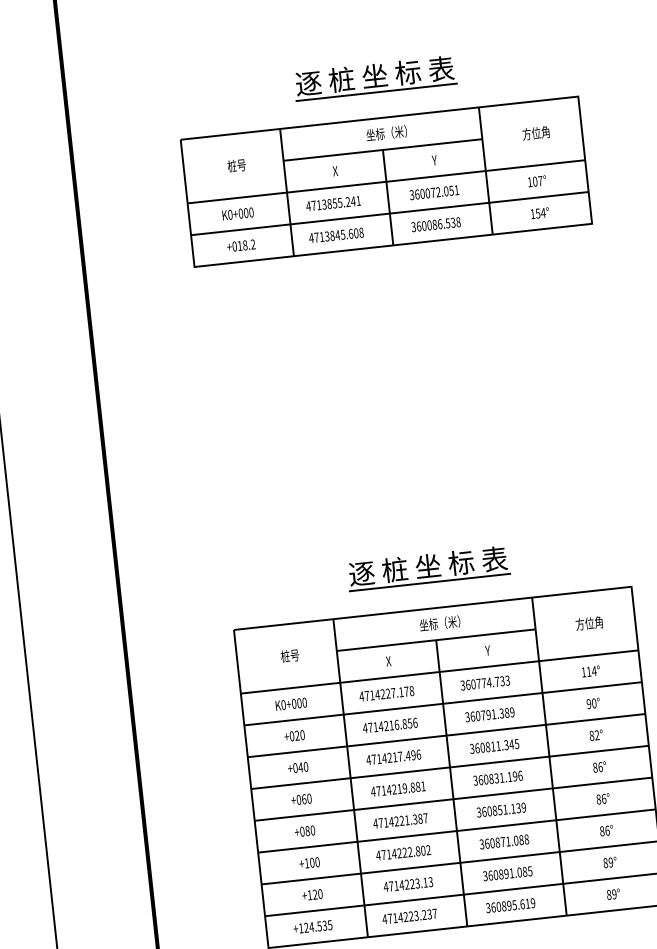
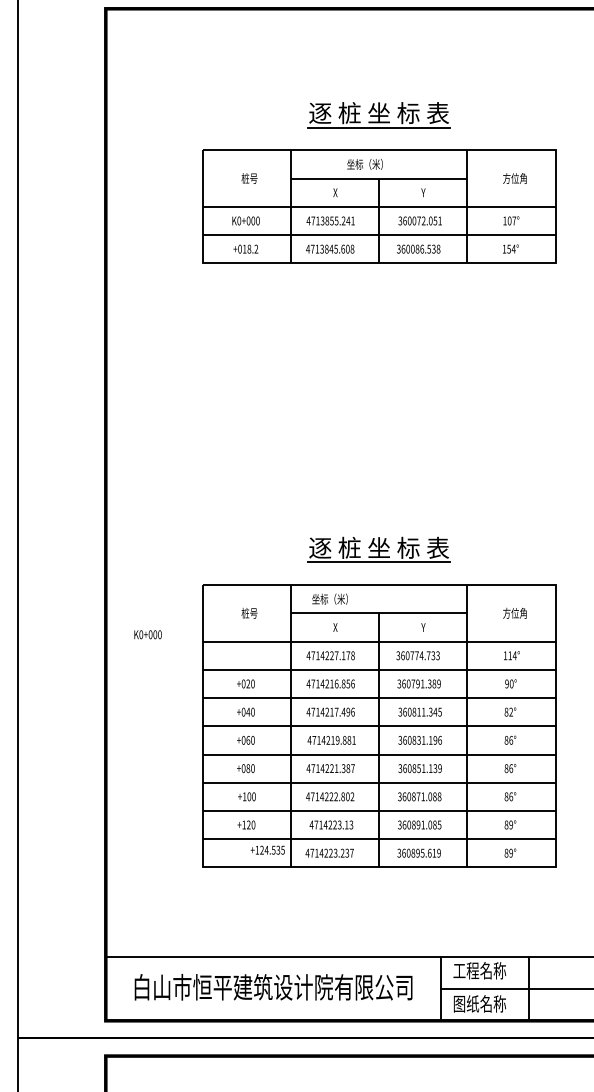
text: (386, 133) -> (364, 164), moved
text: (439, 622) -> (329, 598), moved
text: (290, 703) -> (147, 634), moved
text: (312, 926) -> (267, 849), moved

